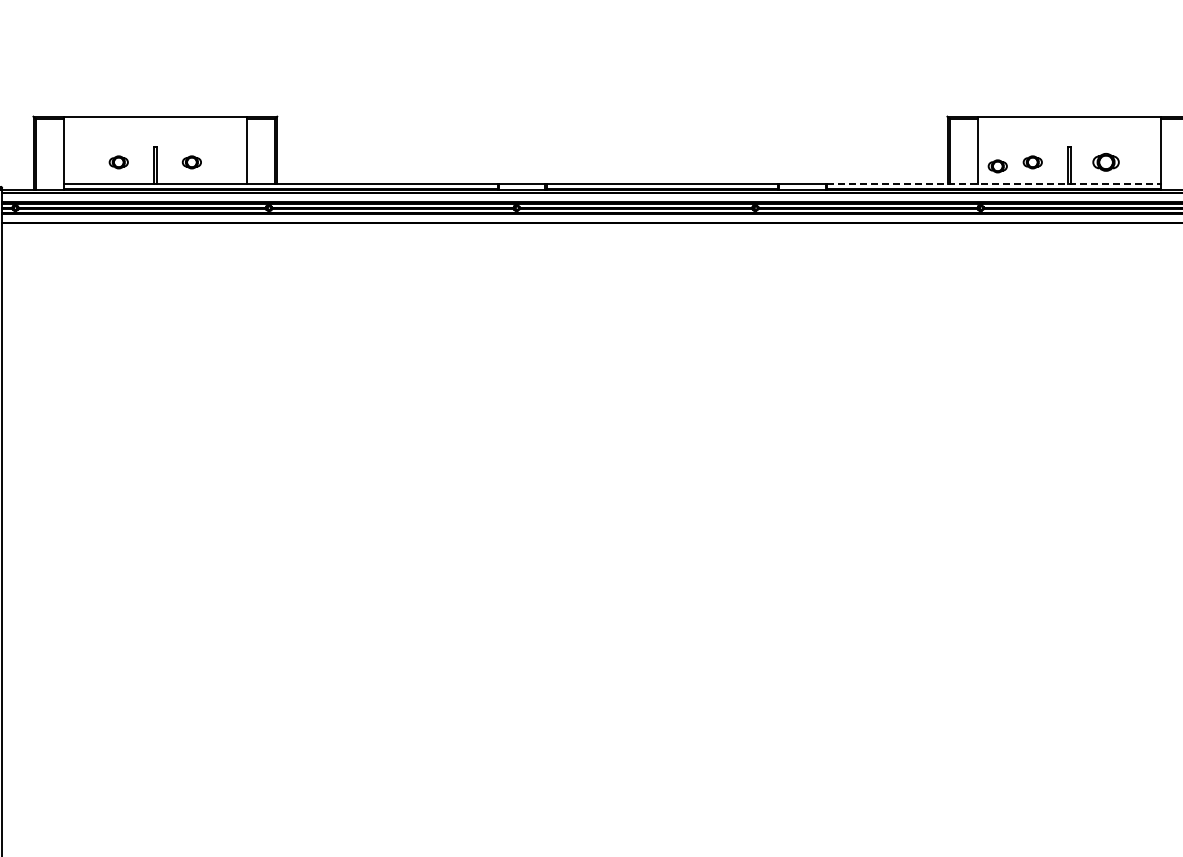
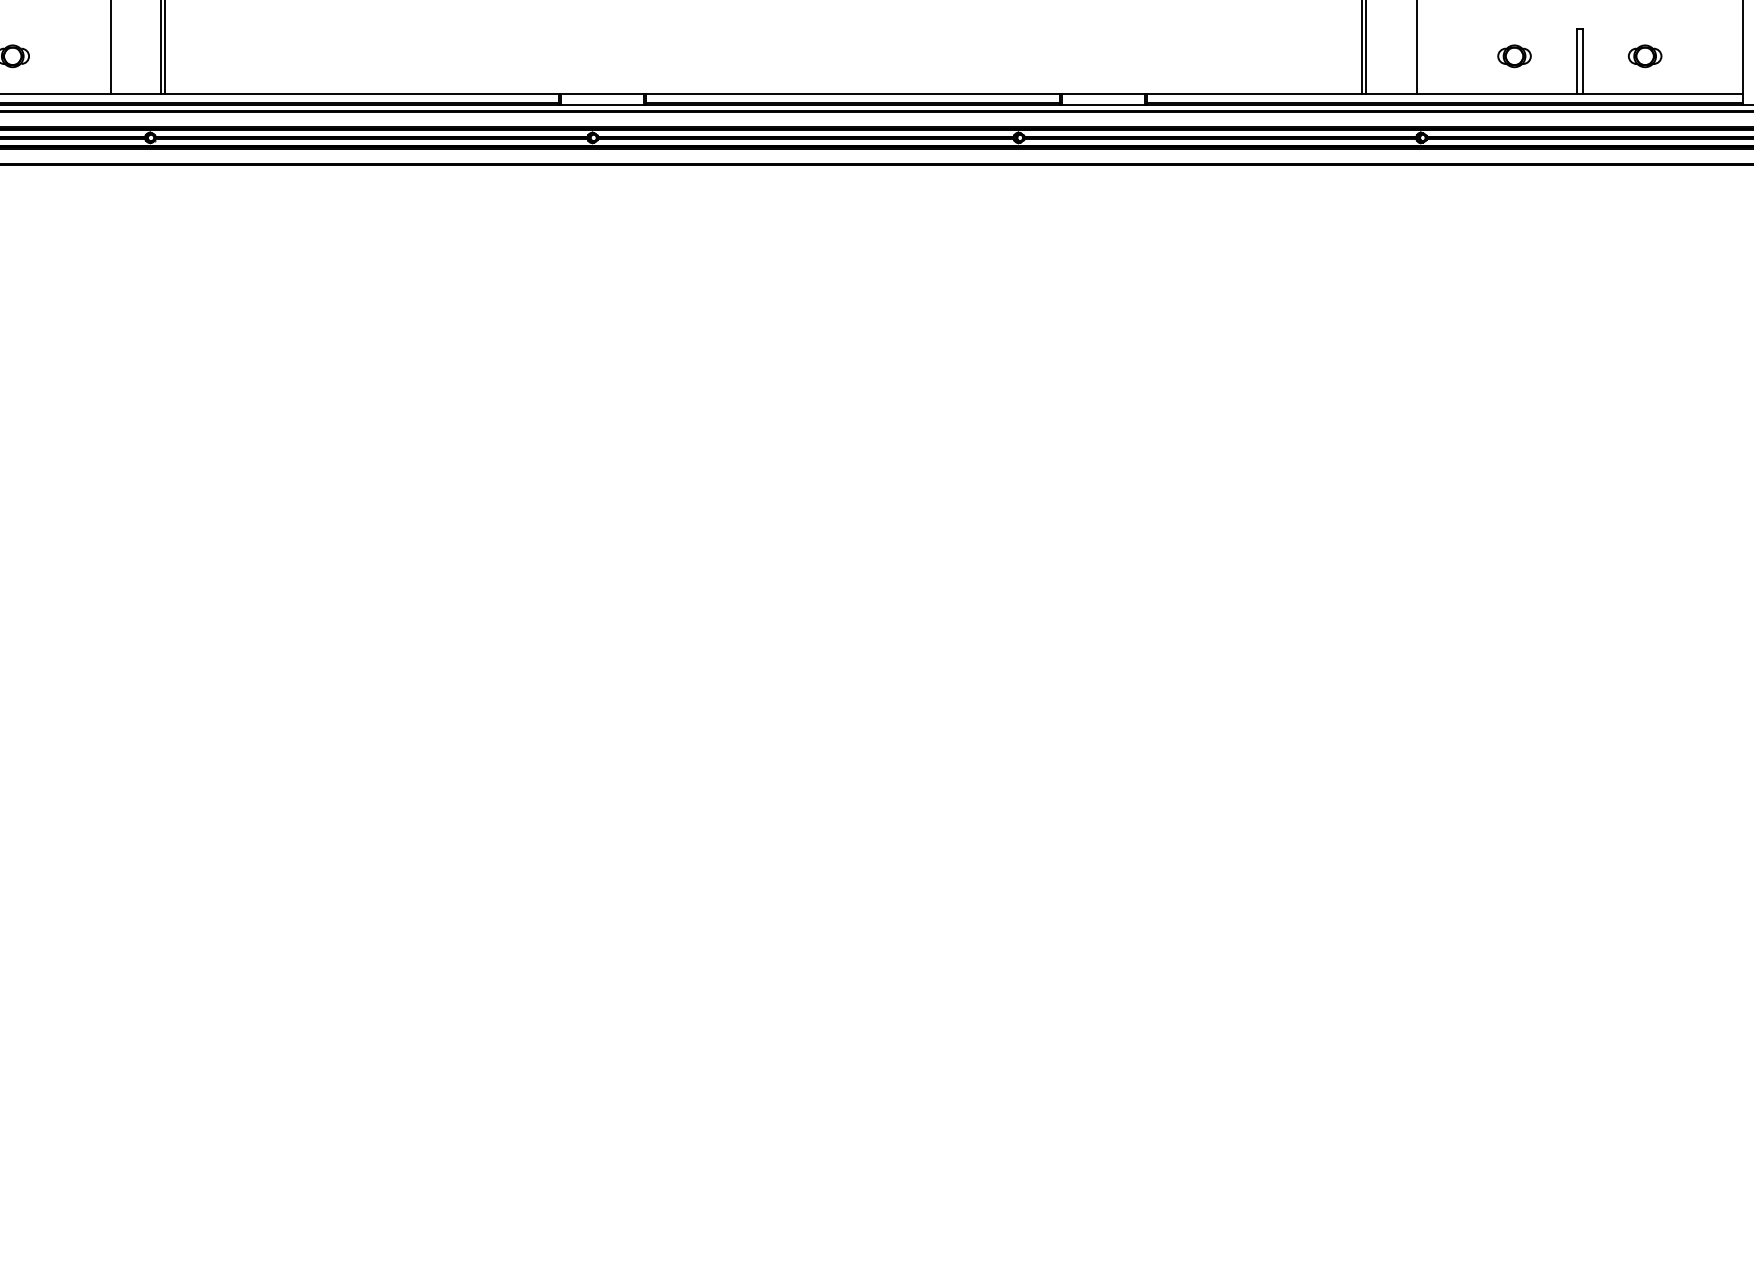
part: (1105, 162) -> (1644, 56), size x0.71
part: (997, 166) -> (1451, 63), removed
line: (993, 183) -> (1444, 94), dashed -> solid

